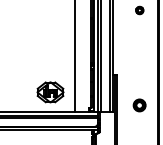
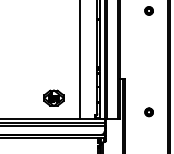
part: (50, 92) -> (53, 98), size x0.71
part: (139, 105) -> (148, 112), size x0.62

